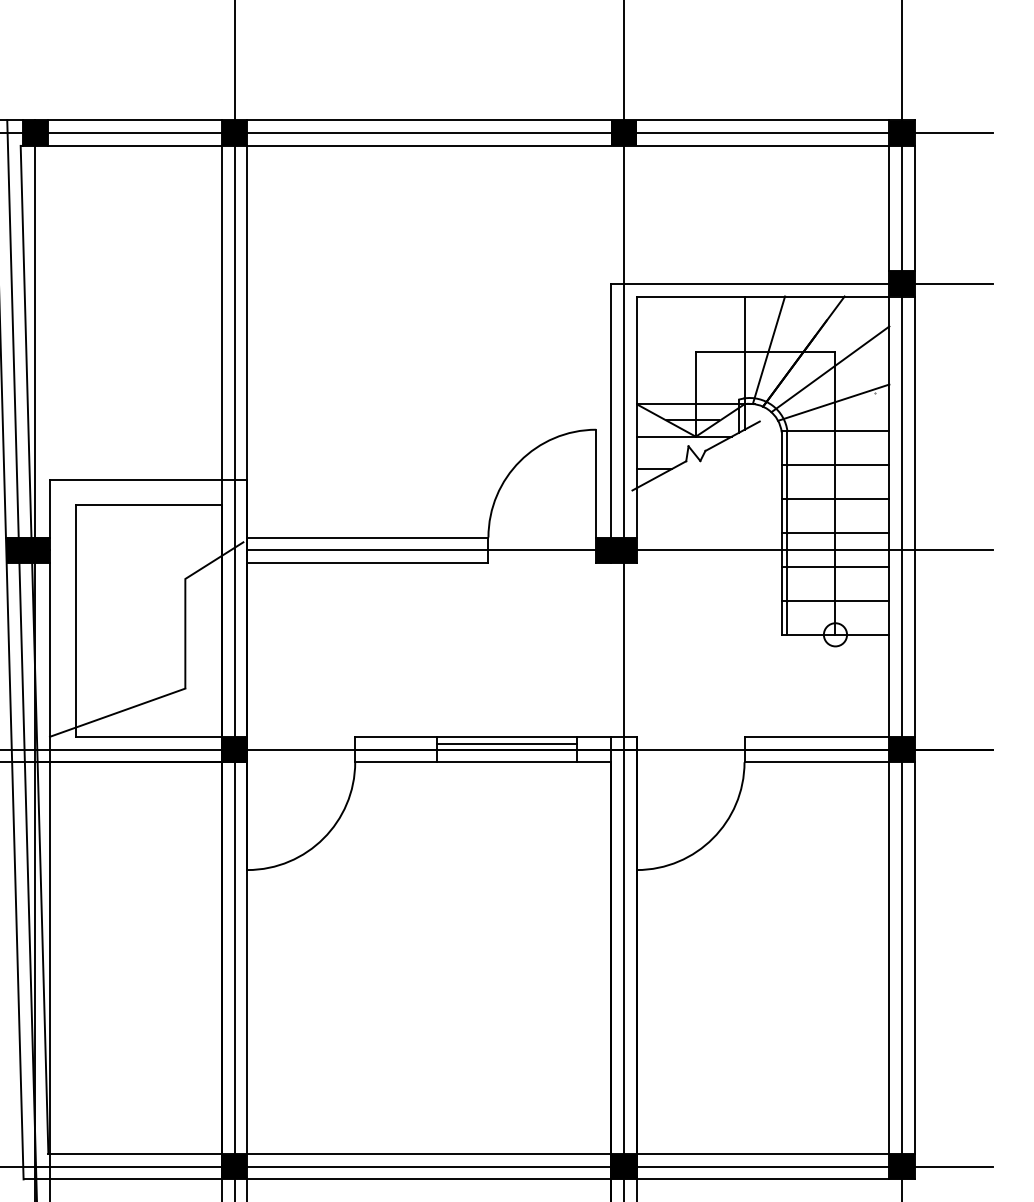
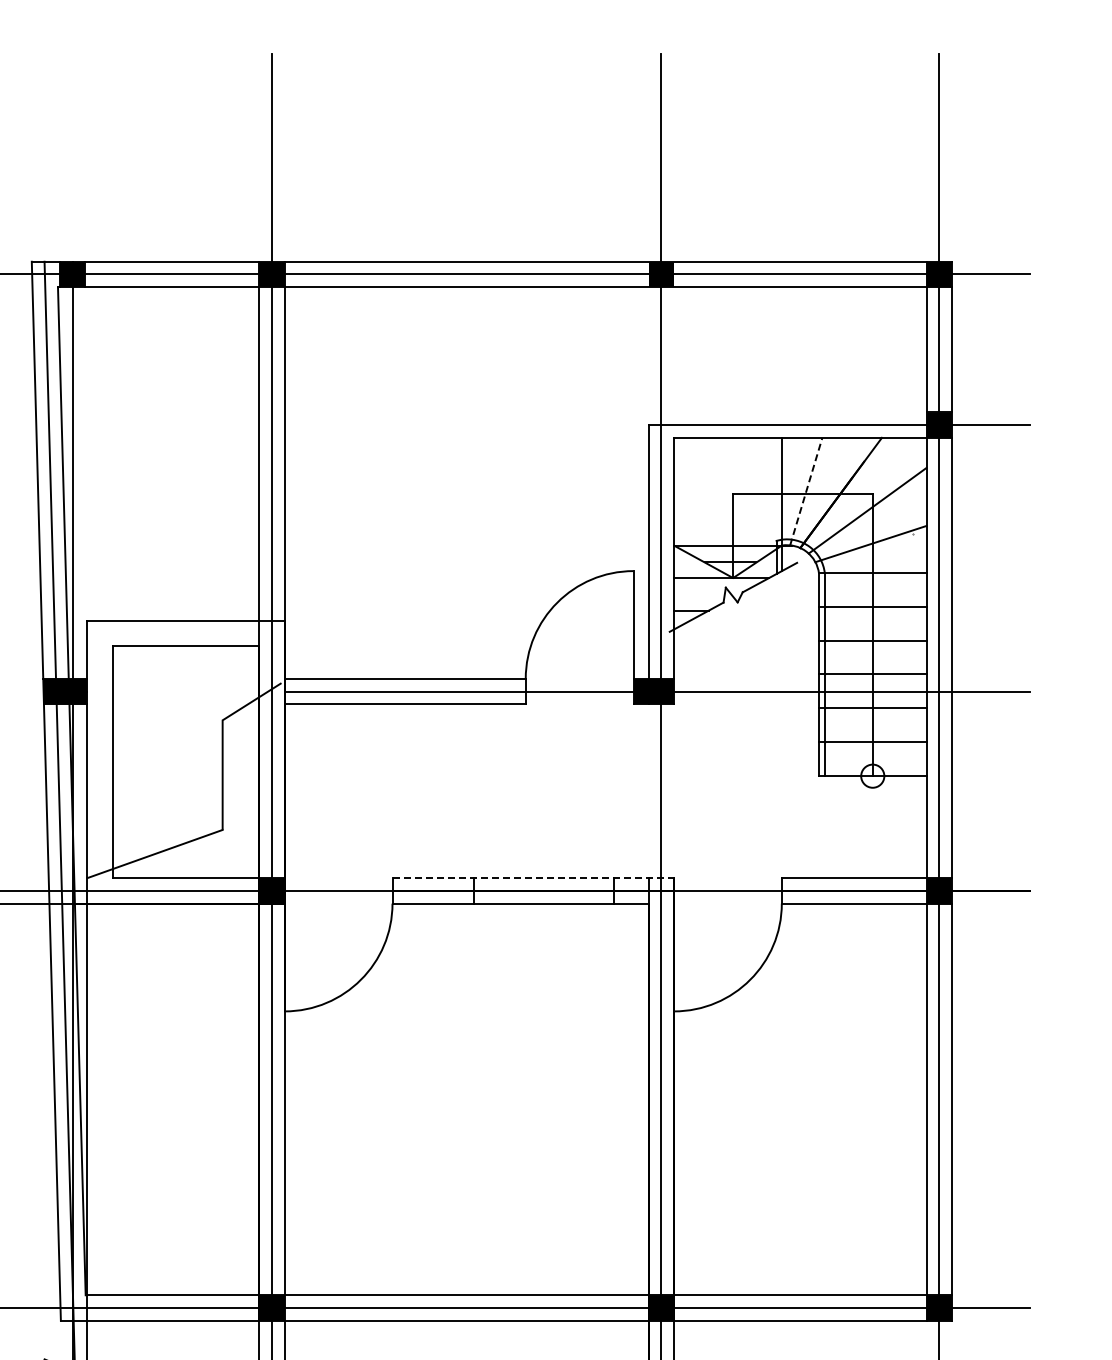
line: (769, 350) -> (806, 491), solid -> dashed
line: (496, 737) -> (533, 878), solid -> dashed
line: (507, 744) -> (544, 885), removed

